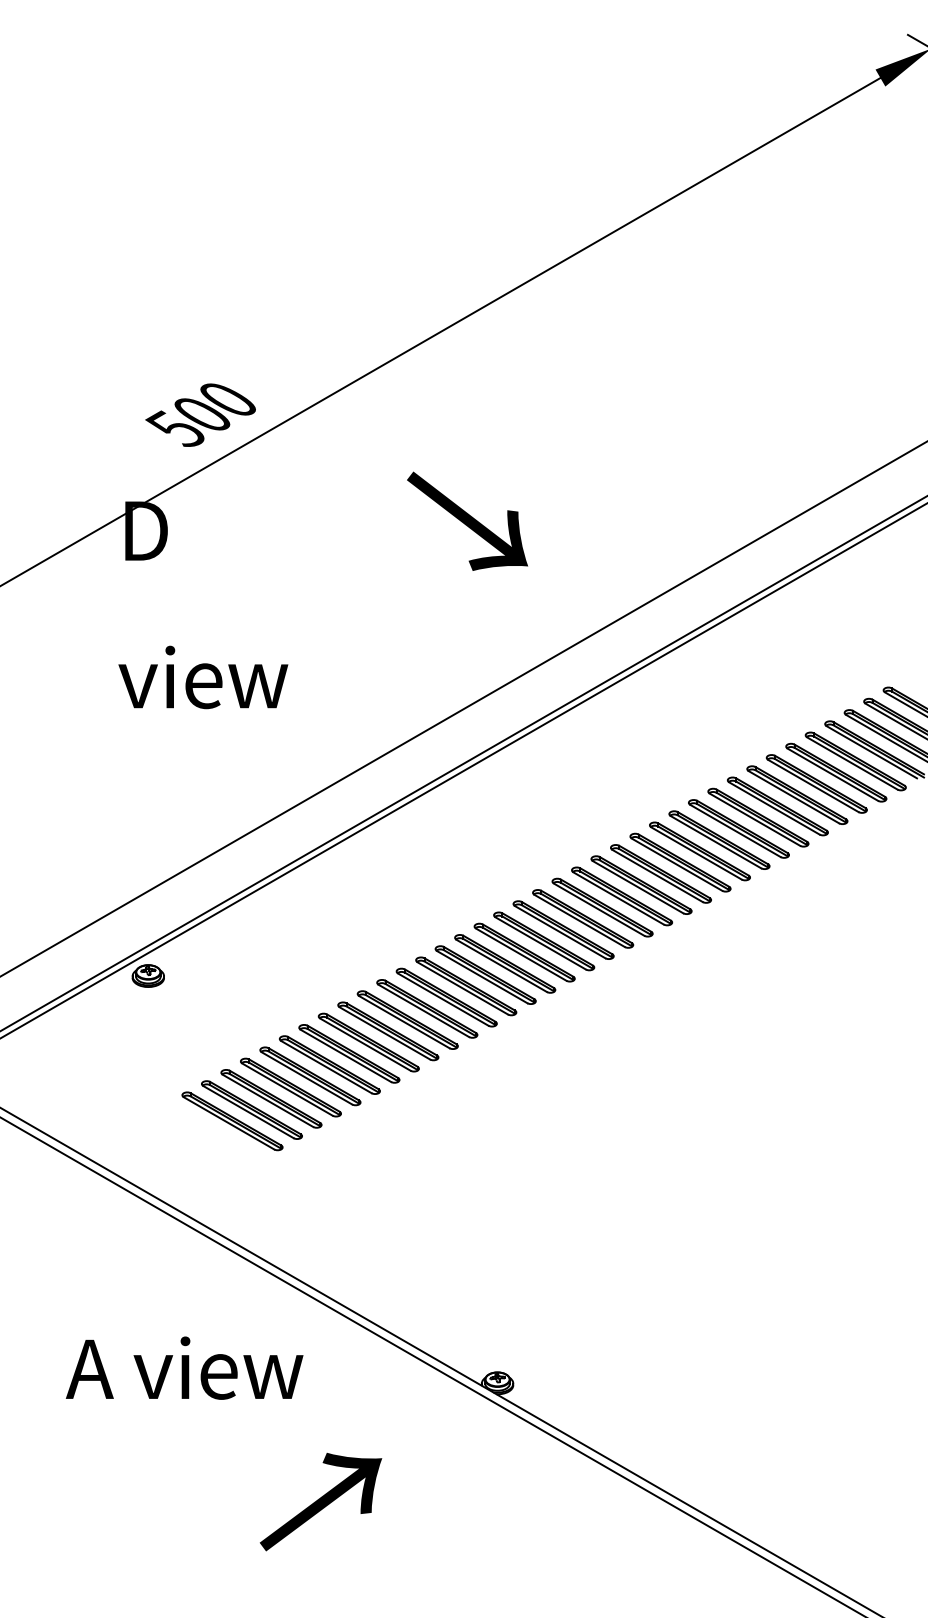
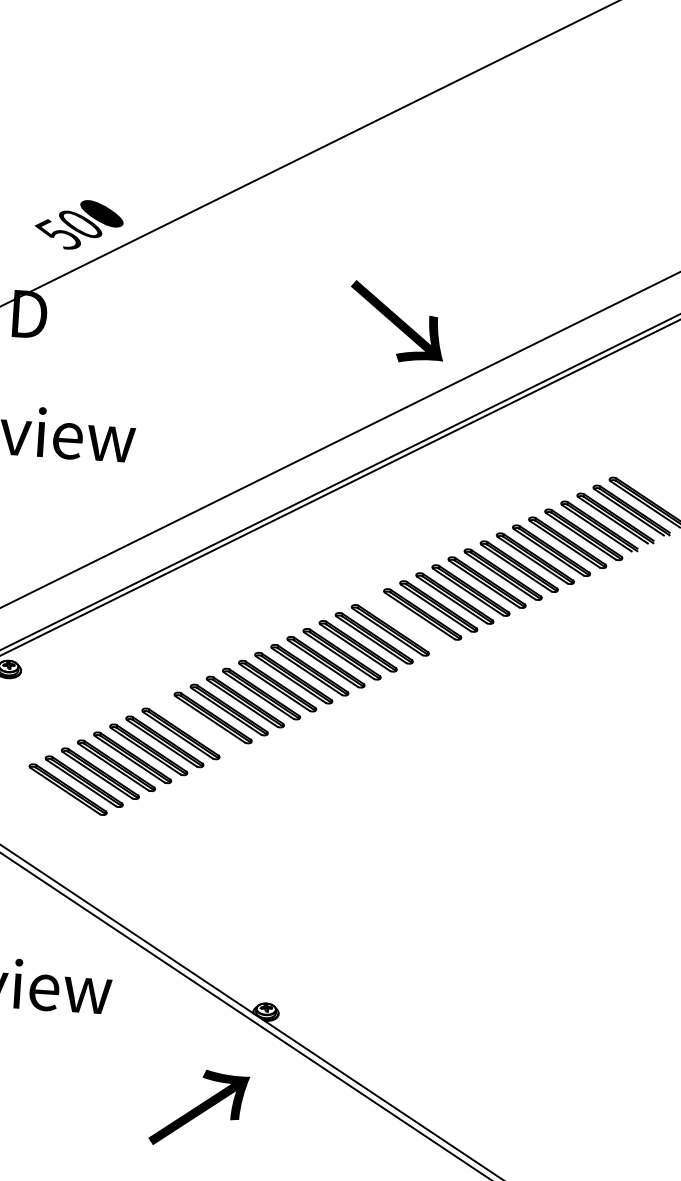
text: (467, 520) -> (397, 321), moved
part: (641, 884) -> (406, 621), removed
part: (388, 1031) -> (197, 726), removed
text: (320, 1501) -> (198, 1108), moved

